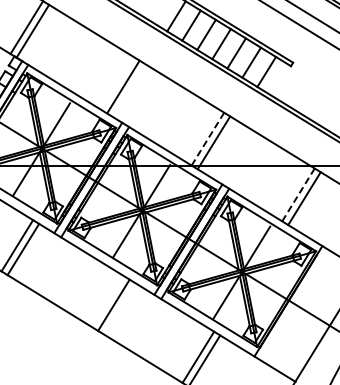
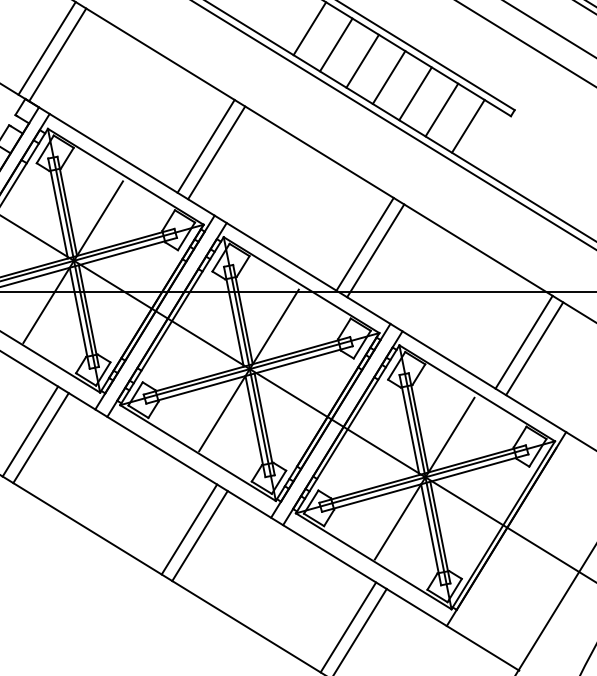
line: (117, 82) -> (206, 144), added
line: (207, 139) -> (364, 244), dashed -> solid
line: (298, 195) -> (524, 343), dashed -> solid
line: (107, 301) -> (188, 529), added

